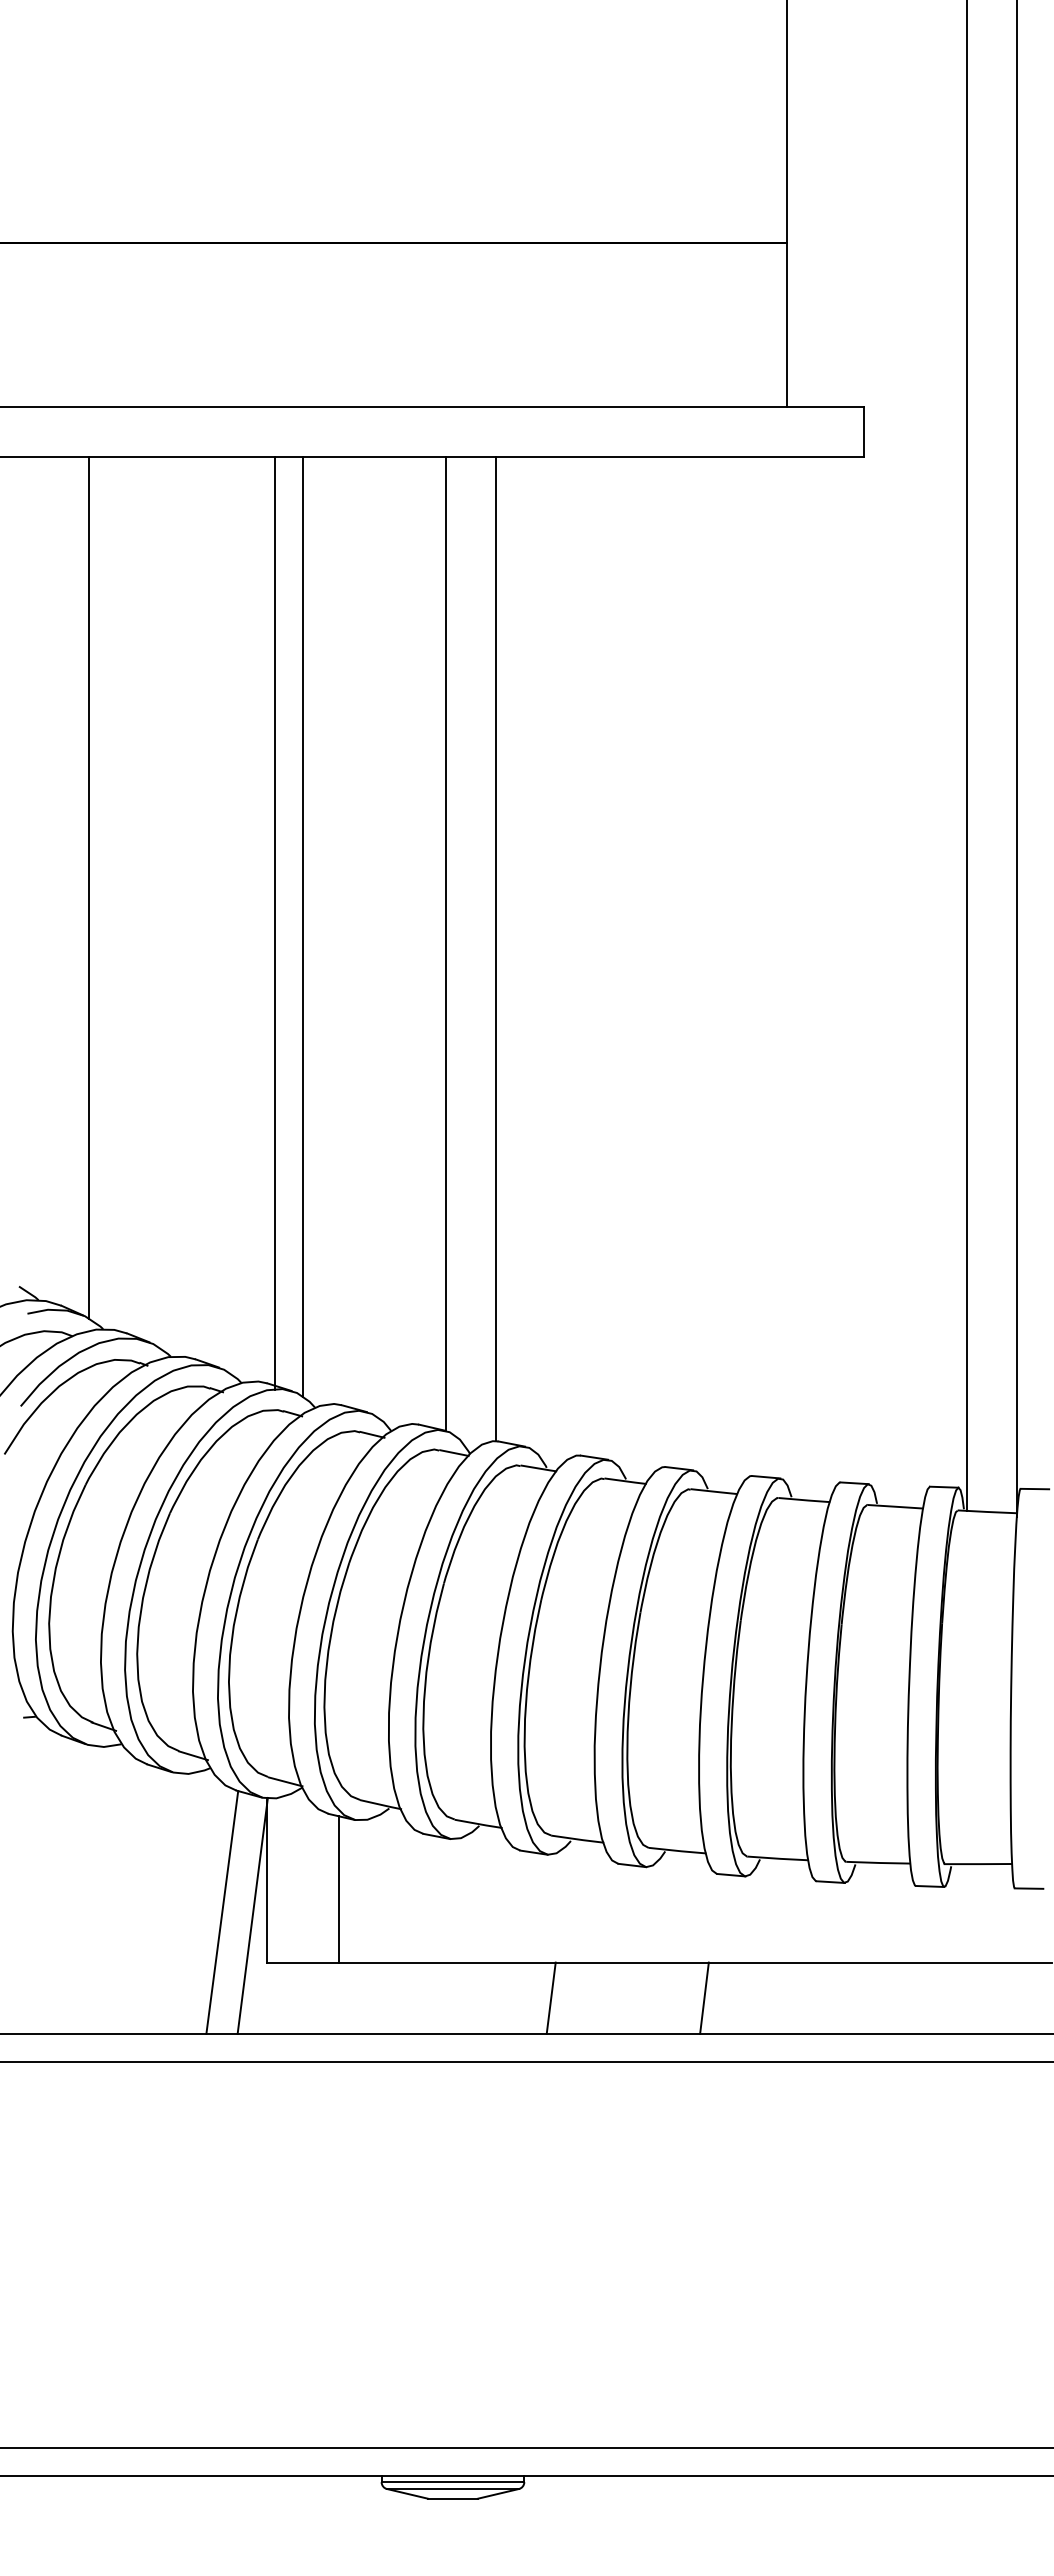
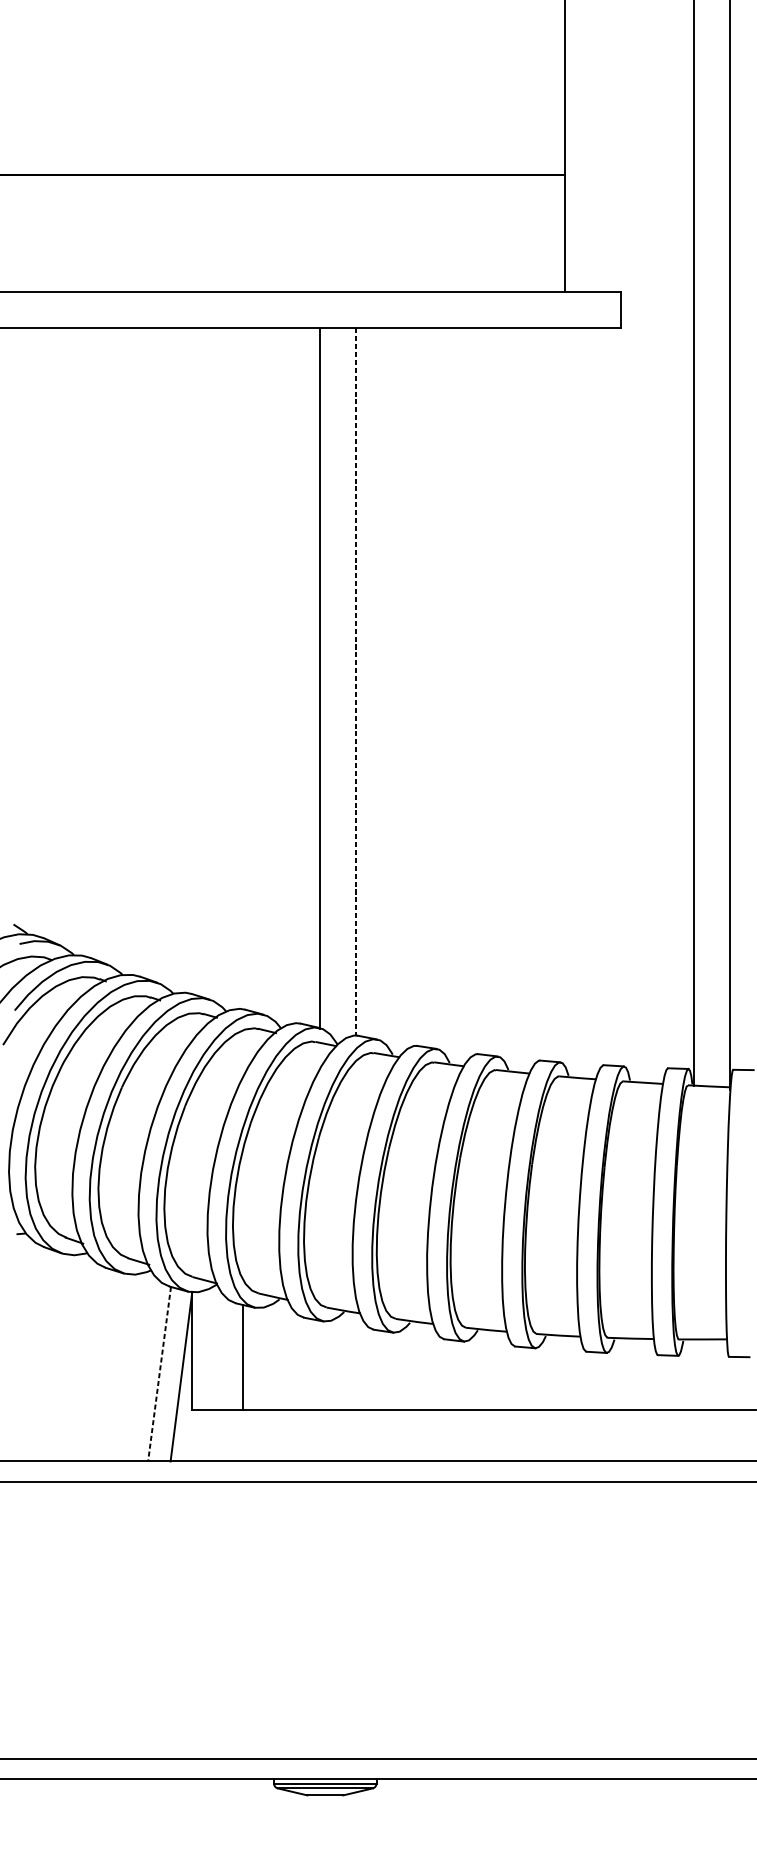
line: (89, 887) -> (64, 637), removed
line: (274, 922) -> (197, 662), removed
line: (303, 926) -> (217, 665), removed
line: (495, 949) -> (355, 682), solid -> dashed
line: (222, 1913) -> (159, 1374), solid -> dashed
line: (550, 1997) -> (395, 1435), removed
line: (704, 1997) -> (506, 1435), removed

